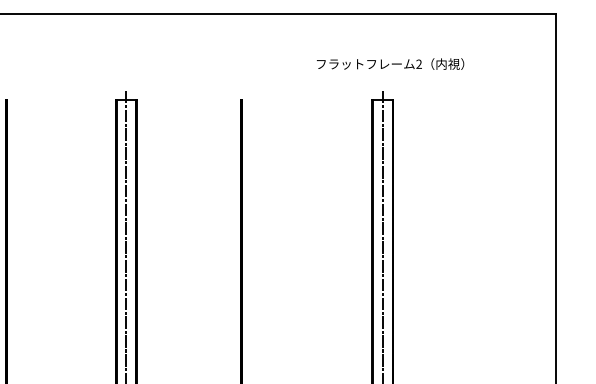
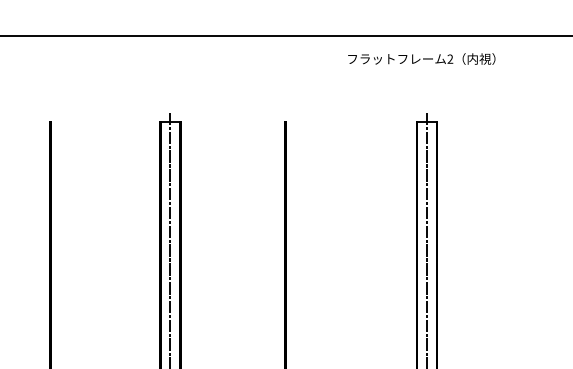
text: (390, 63) -> (421, 58), moved

